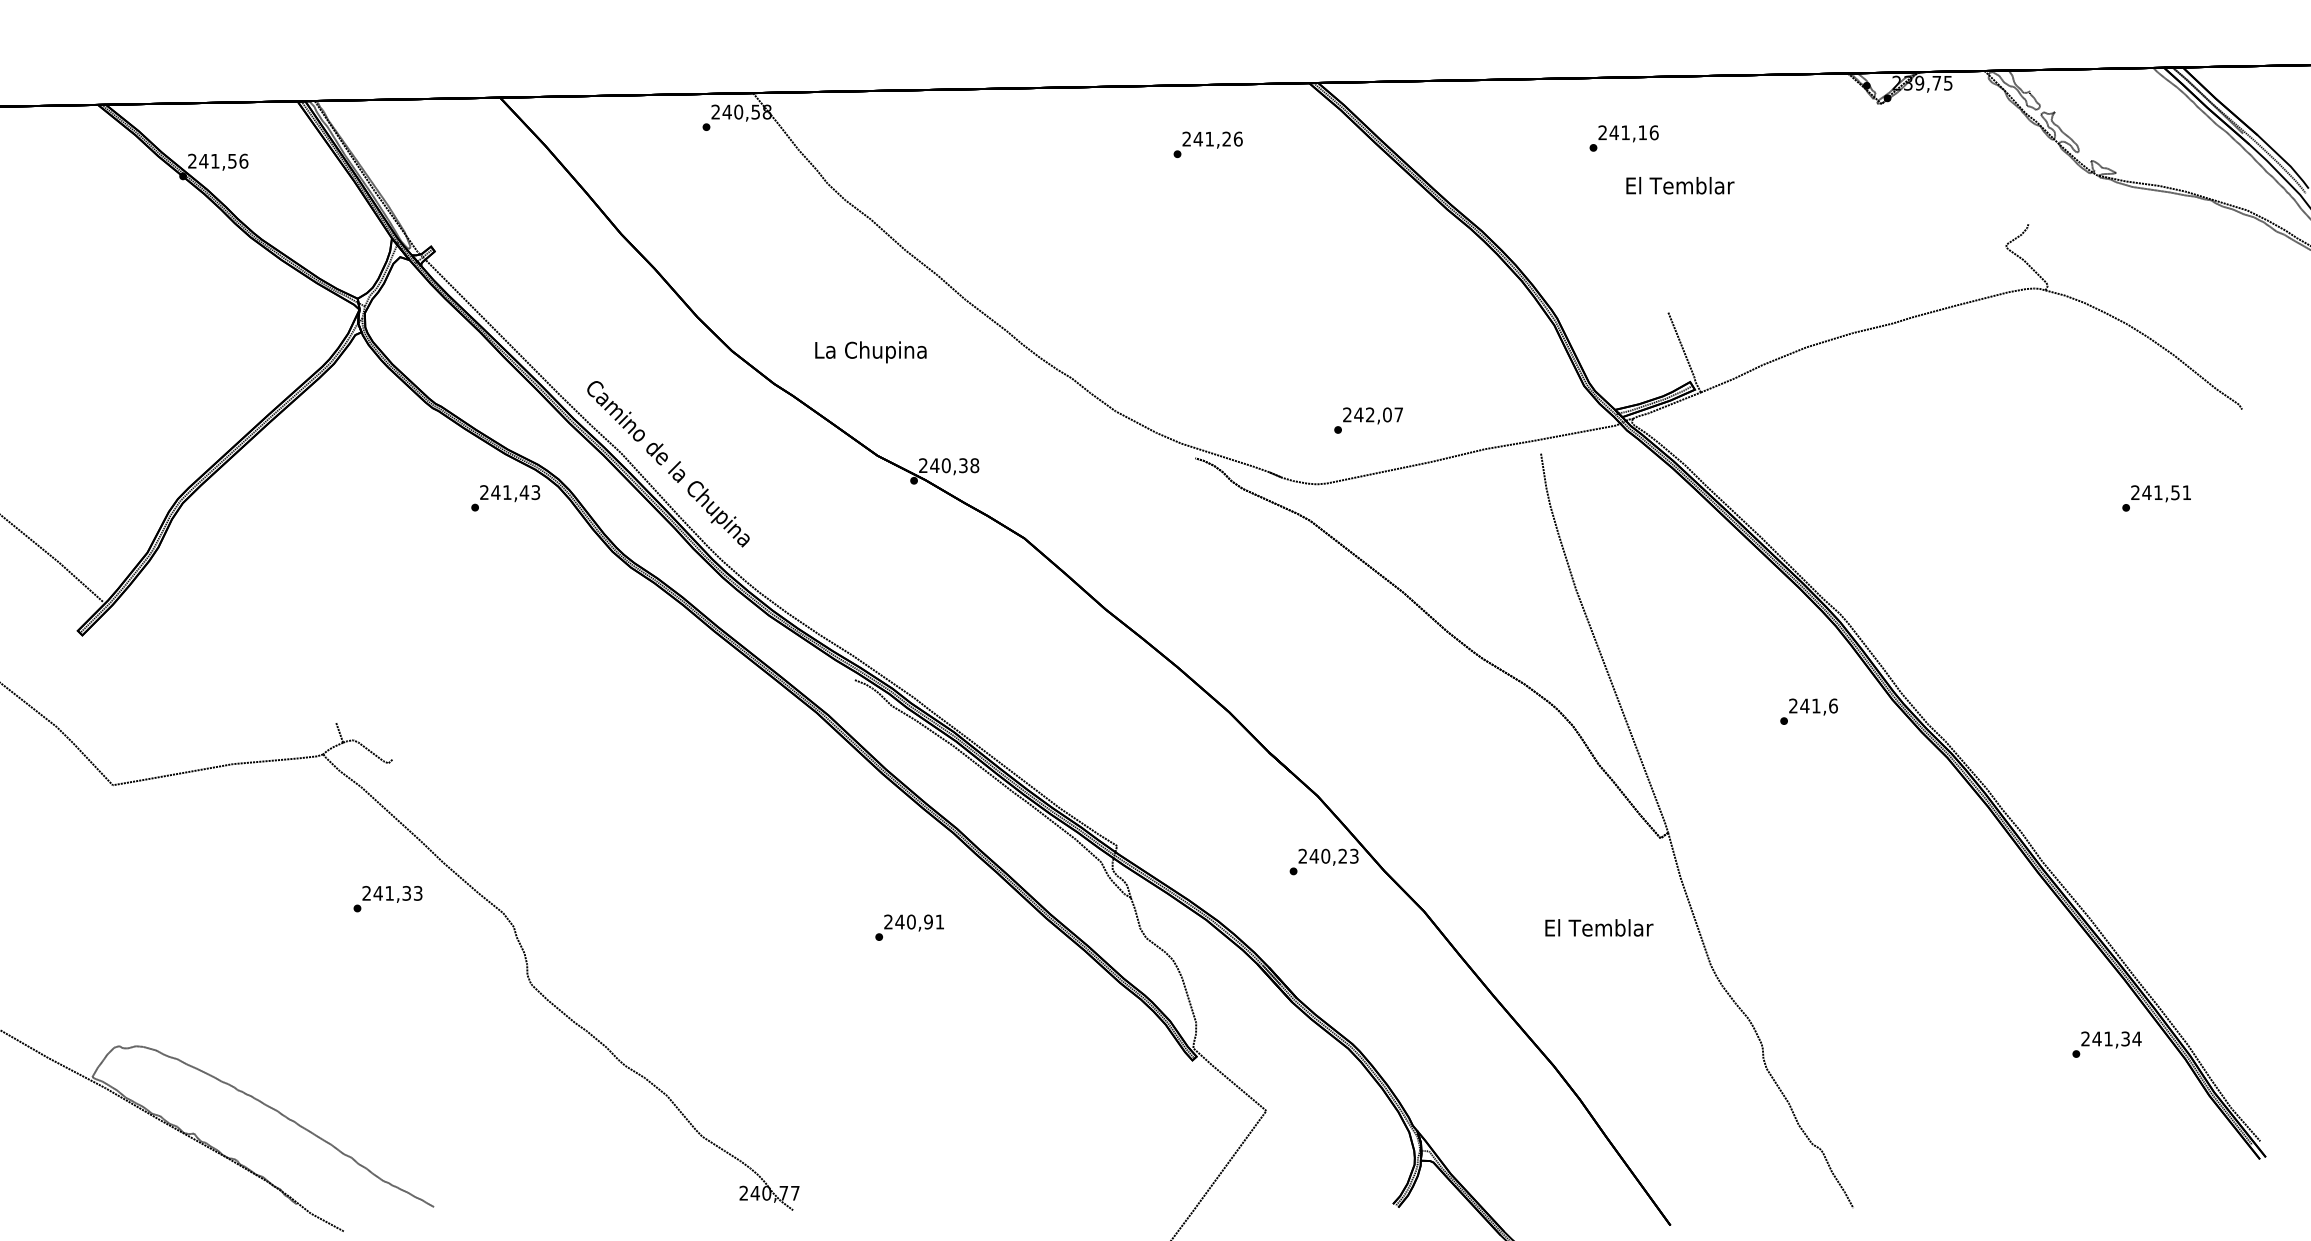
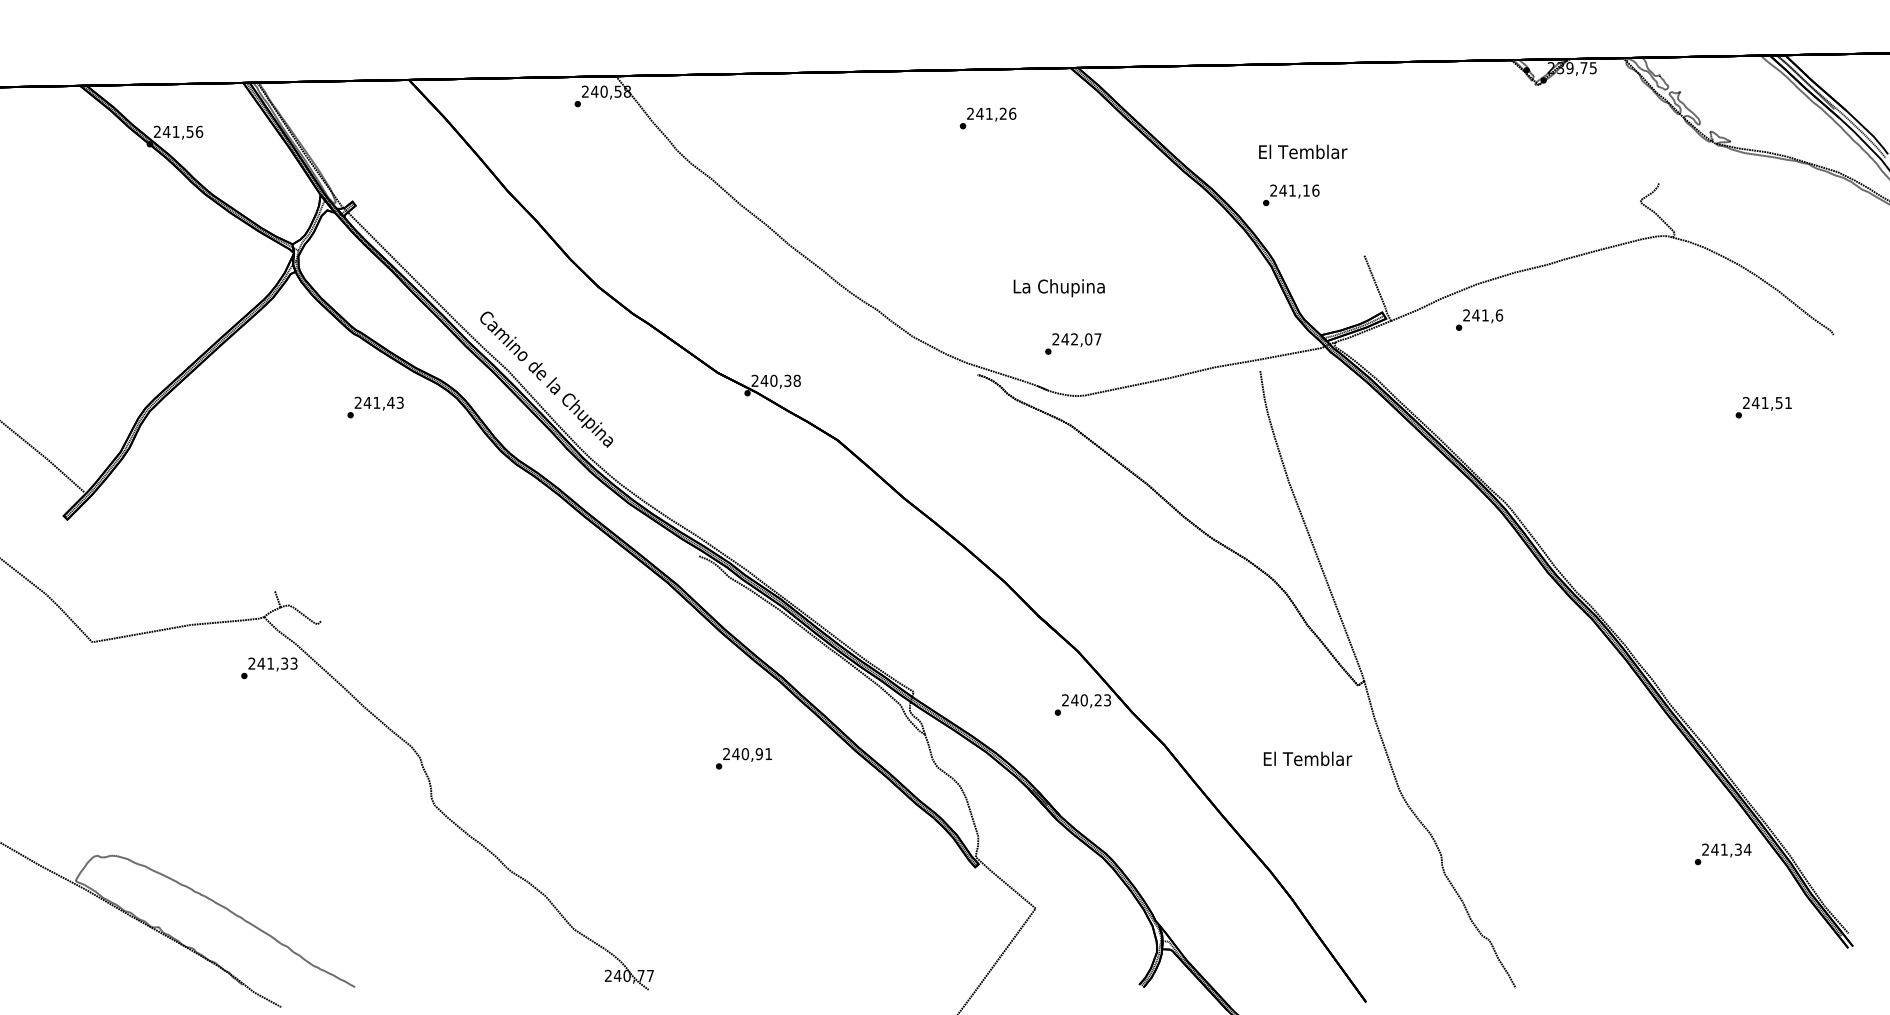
text: (1624, 138) -> (1291, 195), moved
text: (1680, 185) -> (1303, 151), moved
text: (869, 352) -> (1058, 288), moved
text: (1368, 419) -> (1073, 343), moved
text: (505, 498) -> (375, 407), moved
text: (1809, 710) -> (1479, 319), moved
text: (388, 899) -> (269, 668), moved

